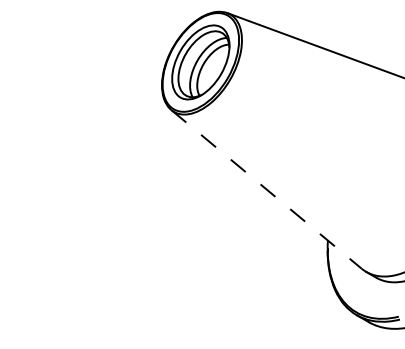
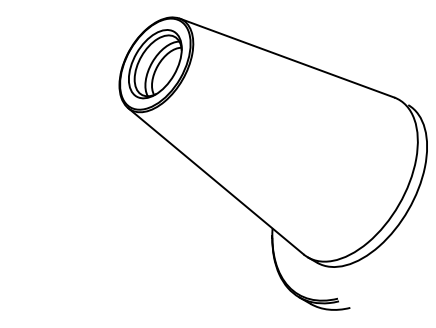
line: (267, 189) -> (216, 181), dashed -> solid

